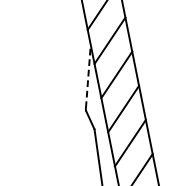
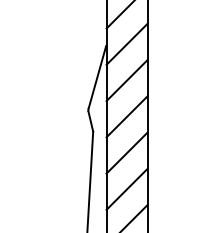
line: (88, 76) -> (97, 76), dashed -> solid

